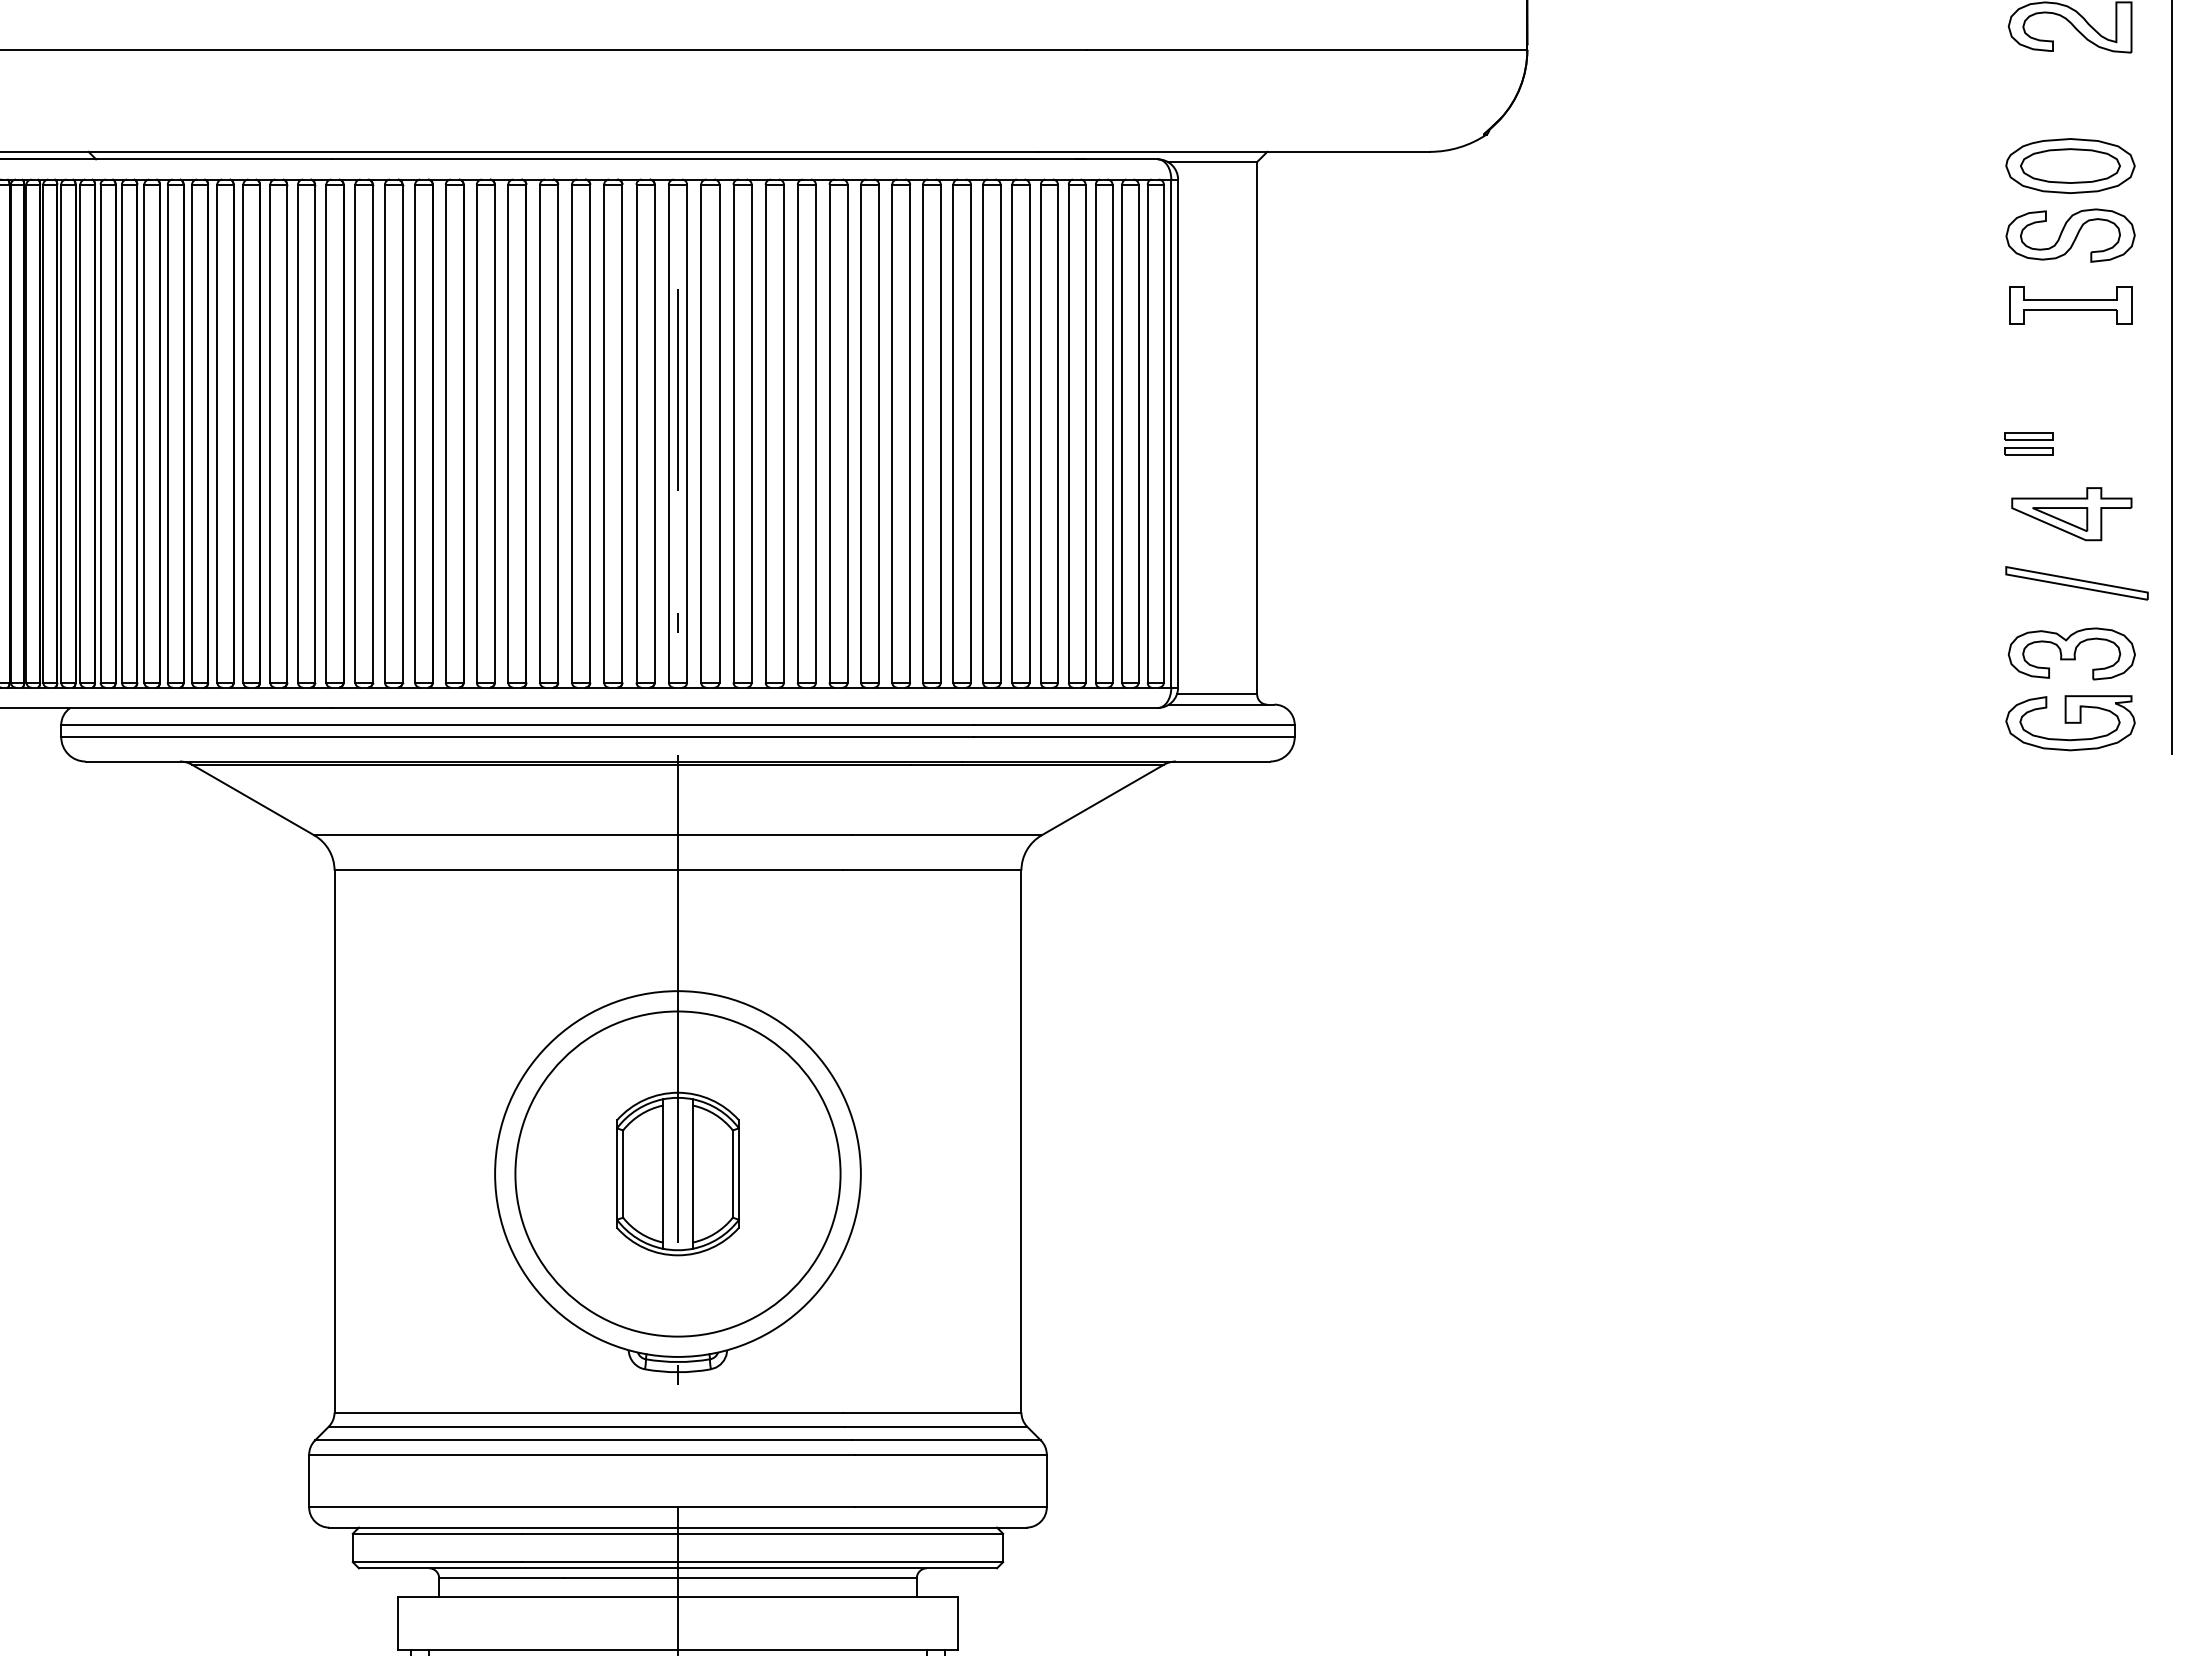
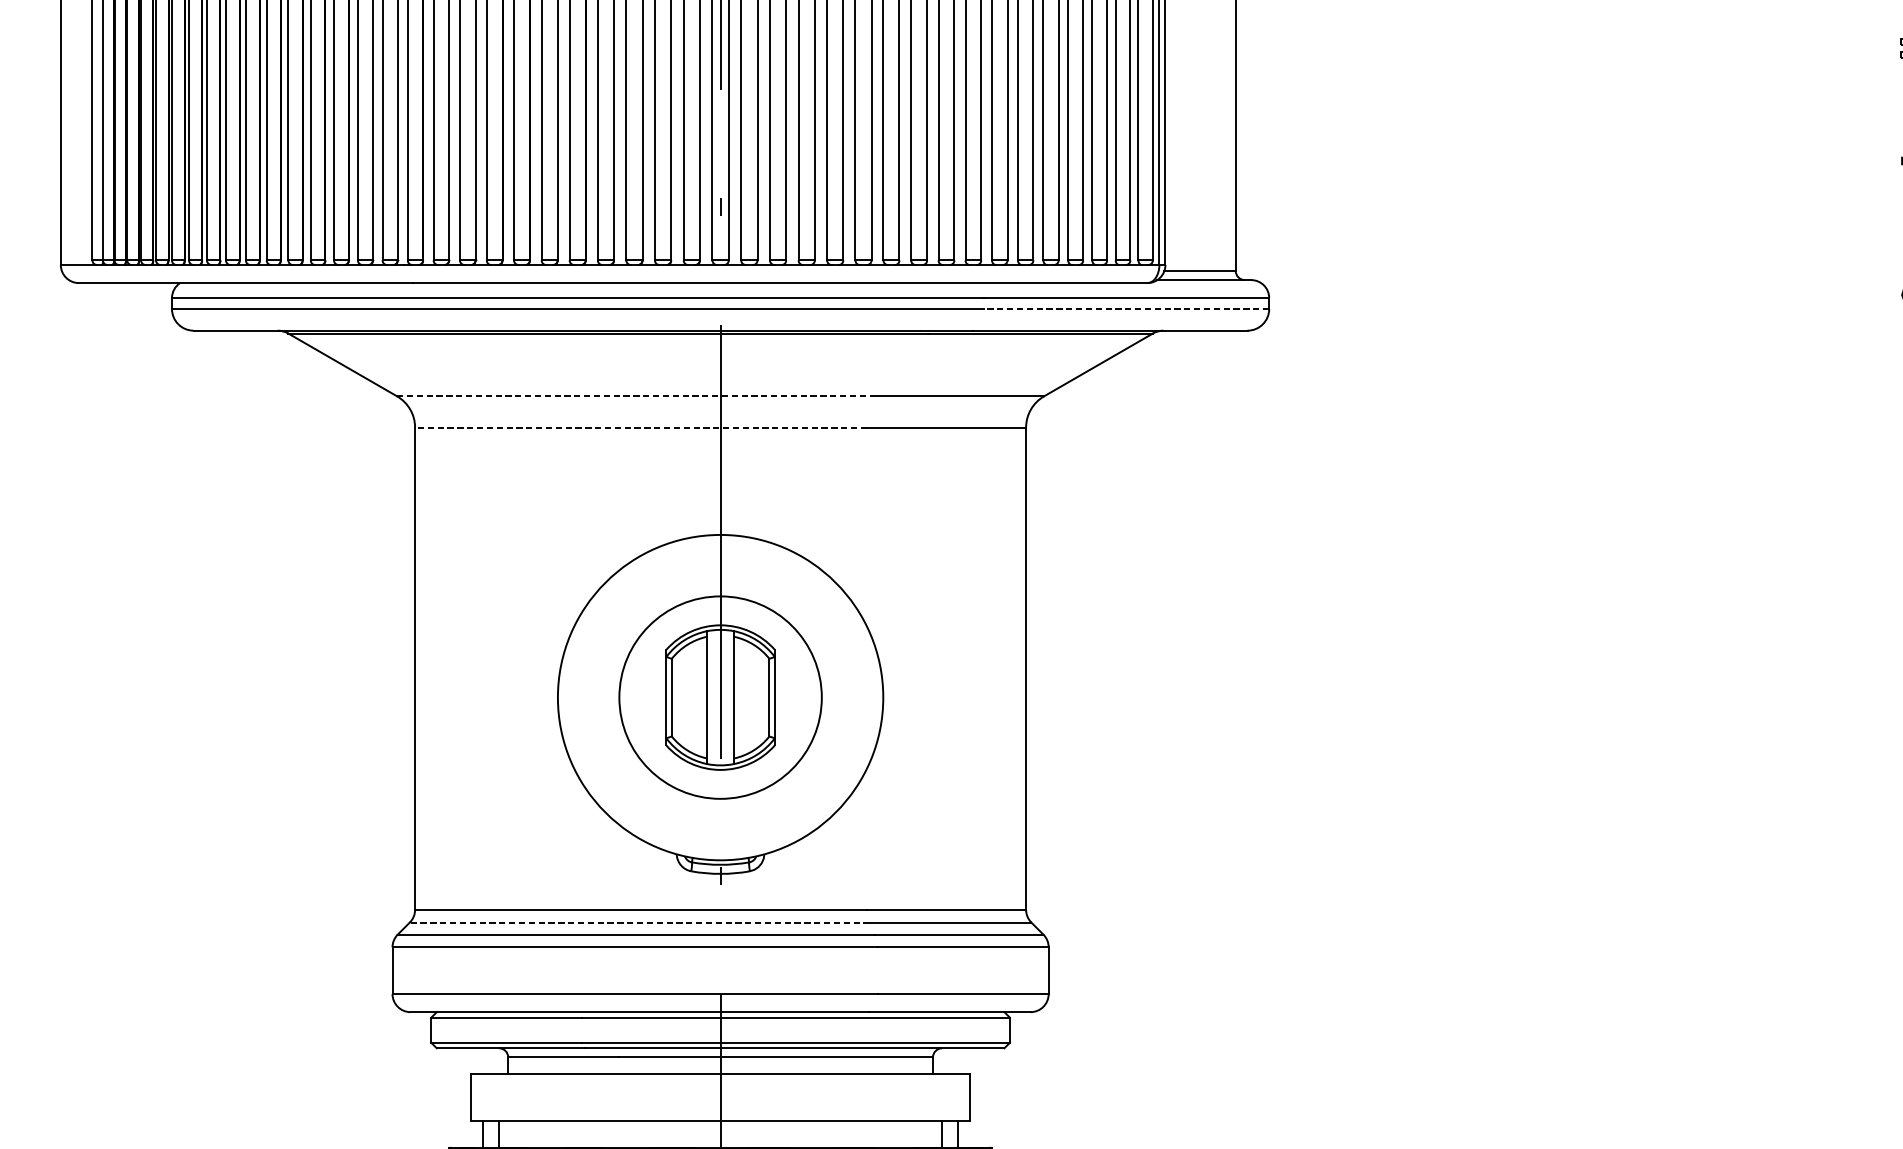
line: (1134, 737) -> (1126, 309), solid -> dashed
line: (582, 835) -> (635, 396), solid -> dashed
line: (588, 870) -> (641, 427), solid -> dashed
circle: (677, 1173) -> (720, 697), size x0.7
line: (586, 1426) -> (639, 922), solid -> dashed

